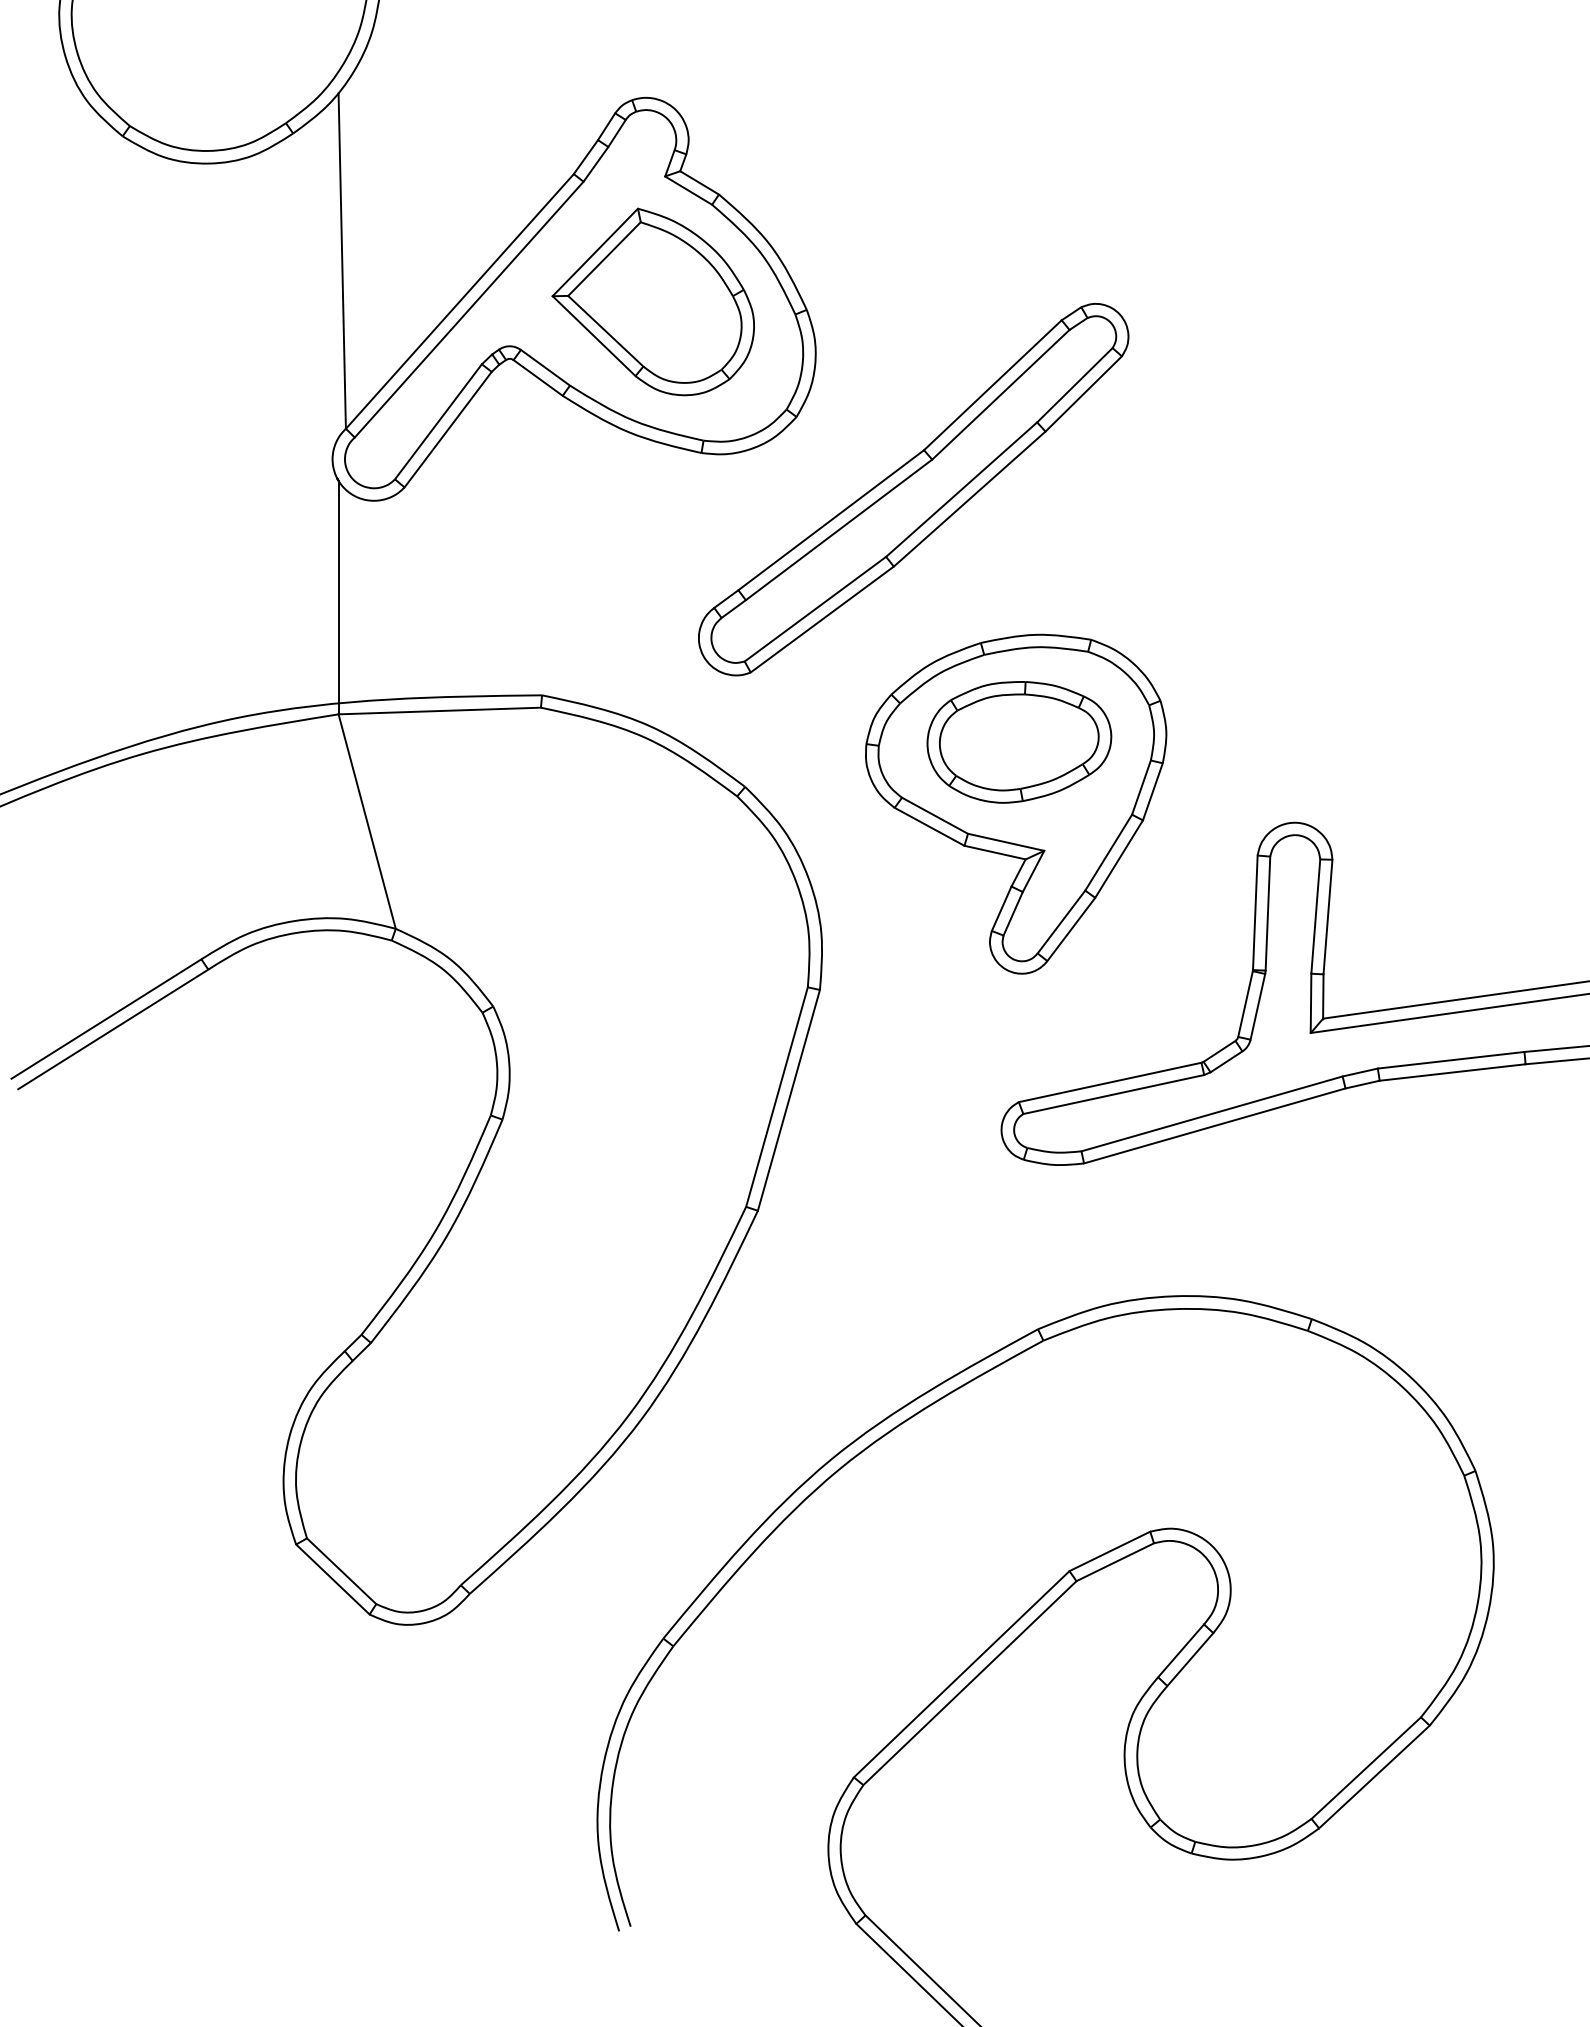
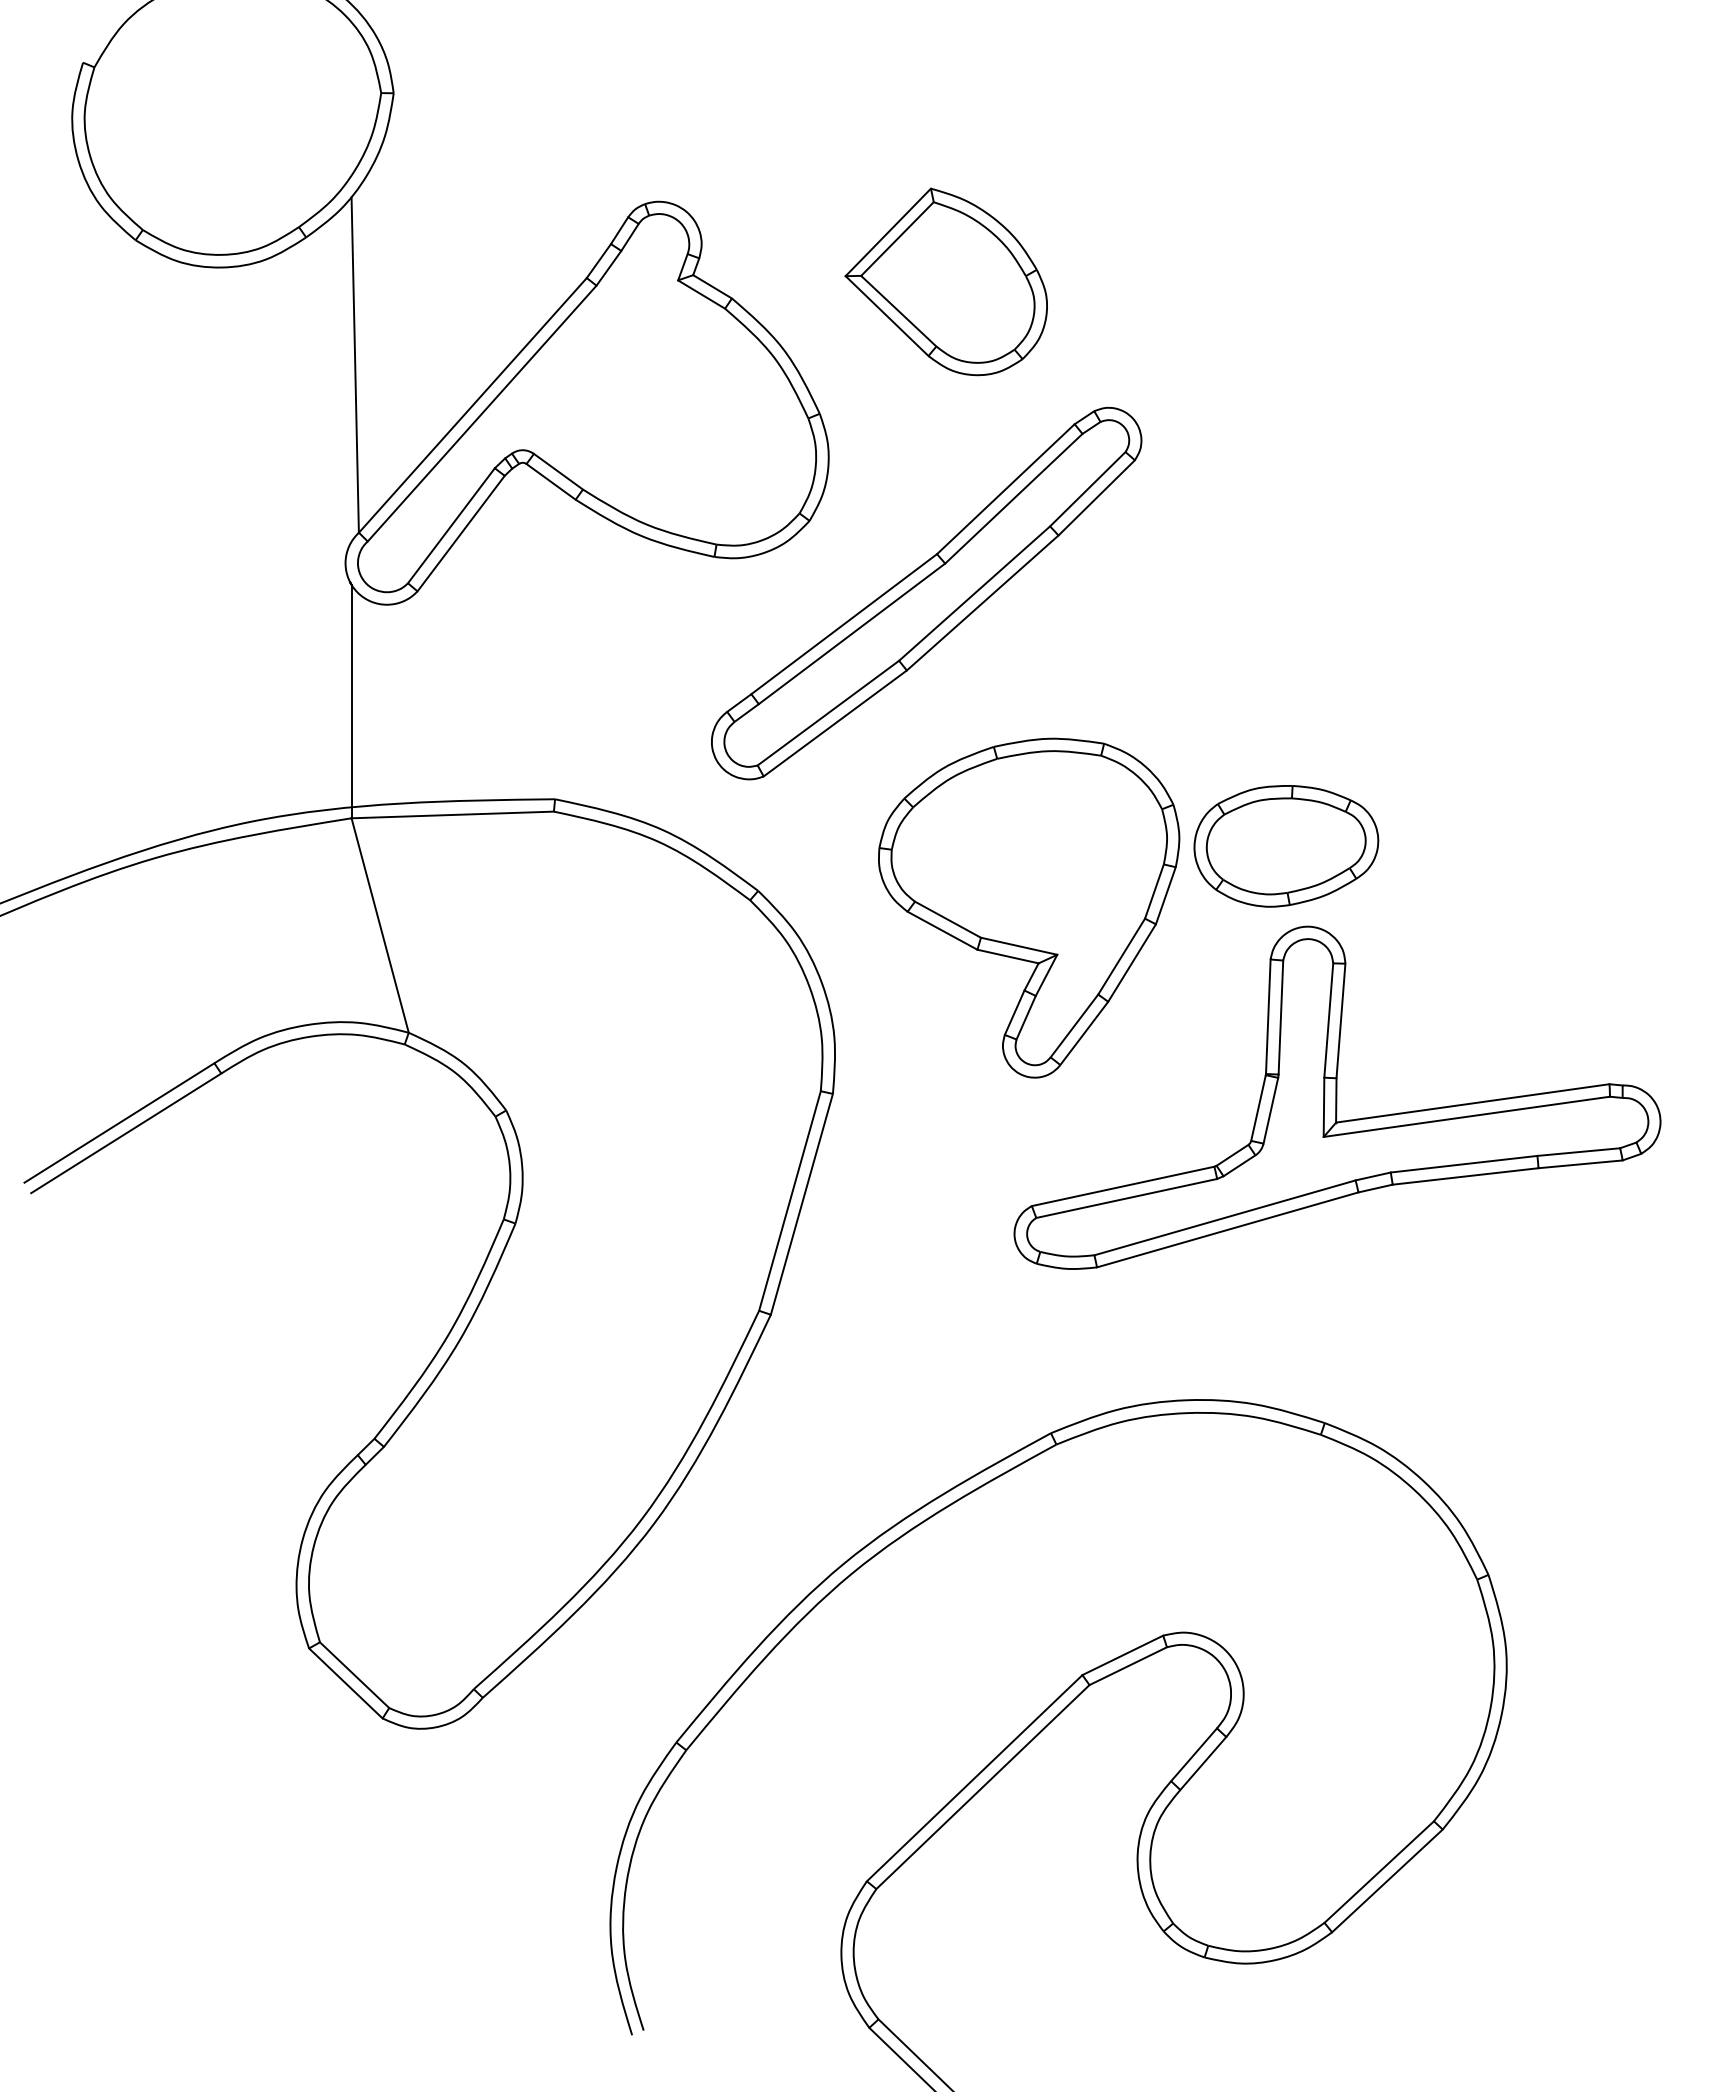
part: (652, 301) -> (945, 281), moved
part: (1019, 742) -> (1286, 846), moved

